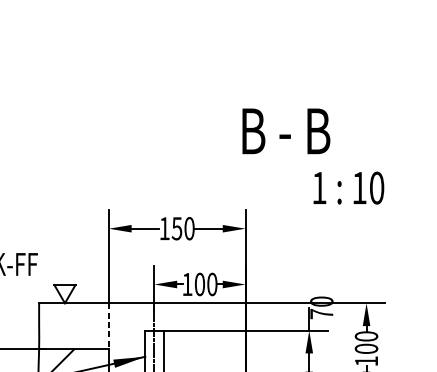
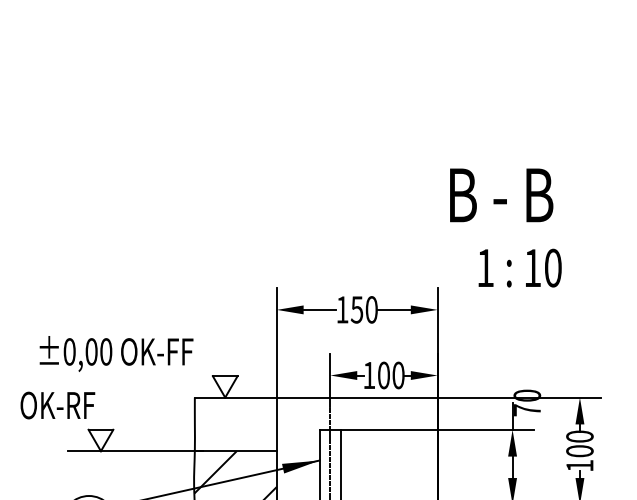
text: (286, 131) -> (501, 195), moved
text: (348, 187) -> (519, 267), moved
line: (108, 326) -> (276, 424), dashed -> solid

